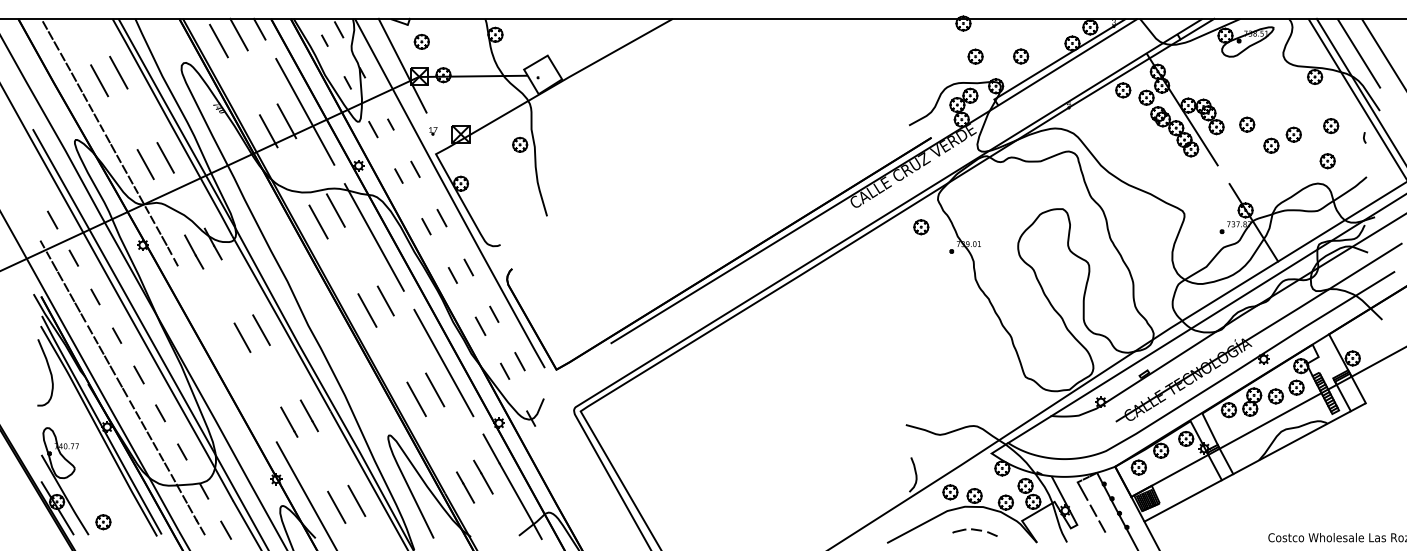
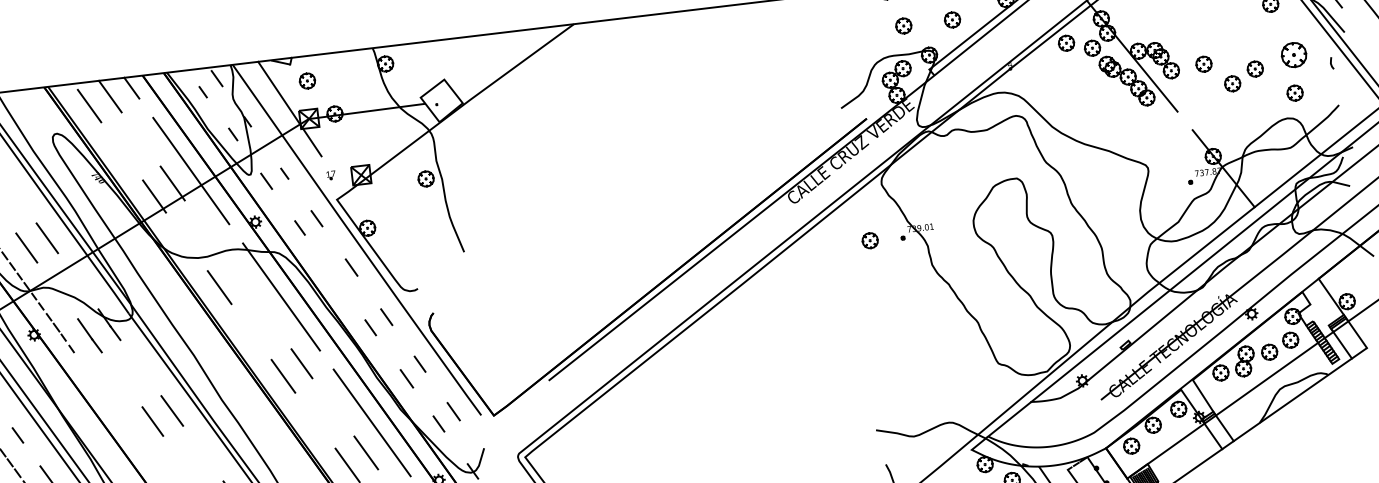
part: (1331, 125) -> (1294, 54), size x1.6
line: (335, 210) -> (236, 273), removed
line: (426, 226) -> (336, 278), removed
part: (921, 227) -> (870, 240), moved

